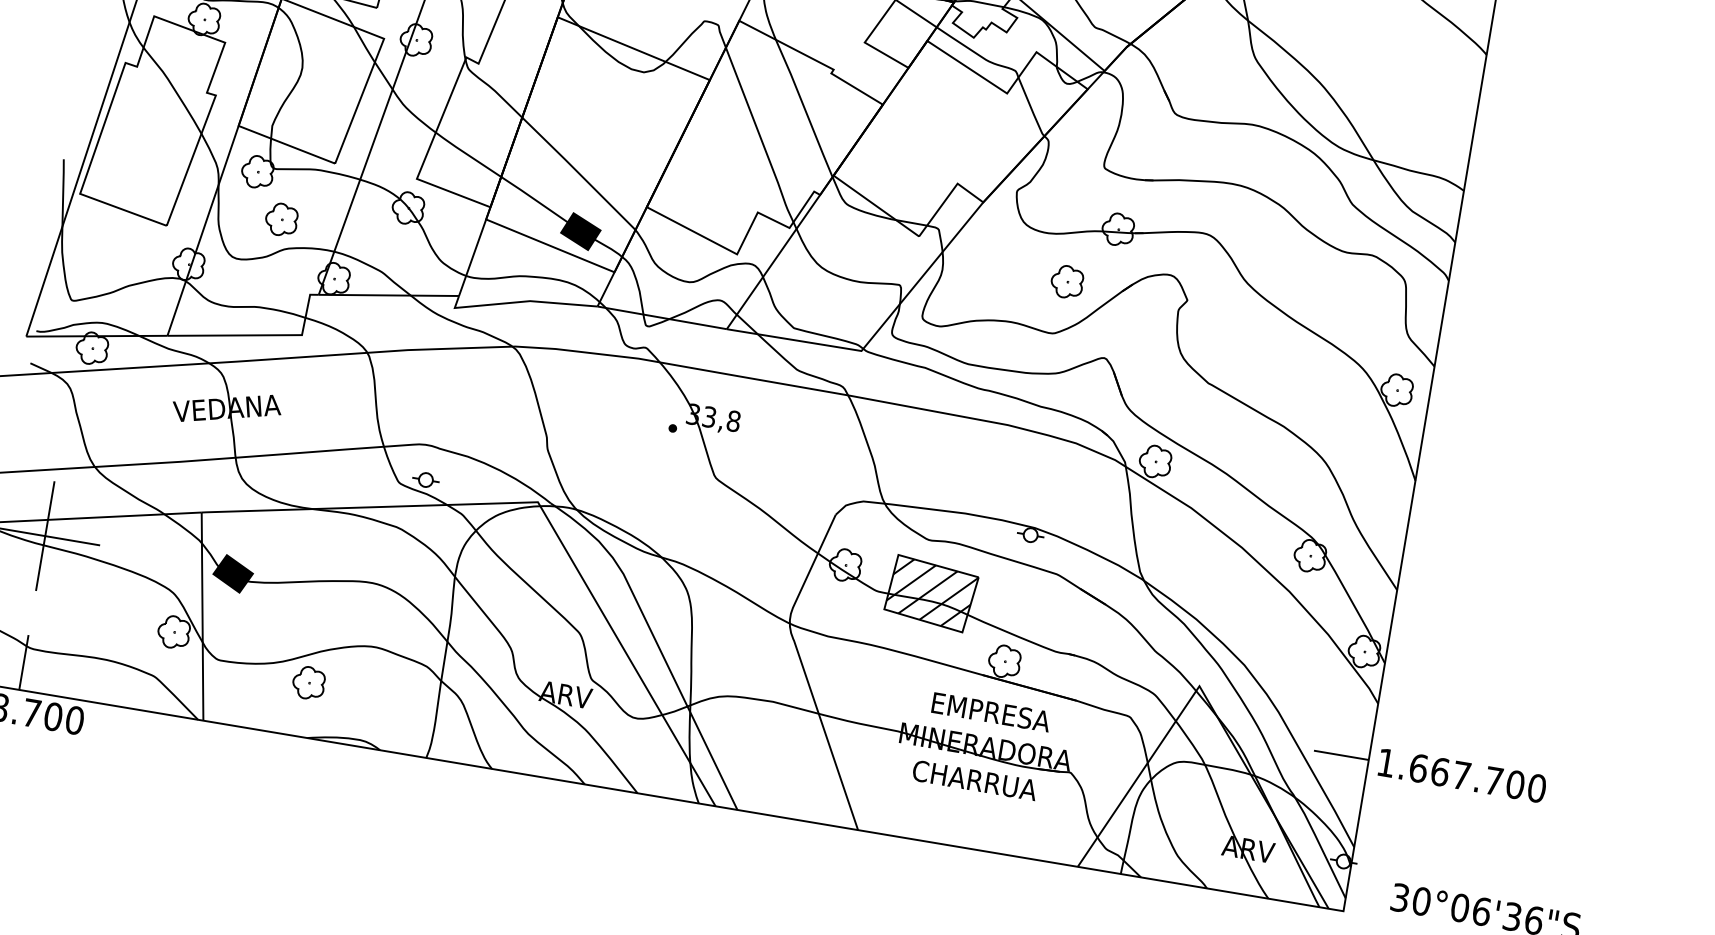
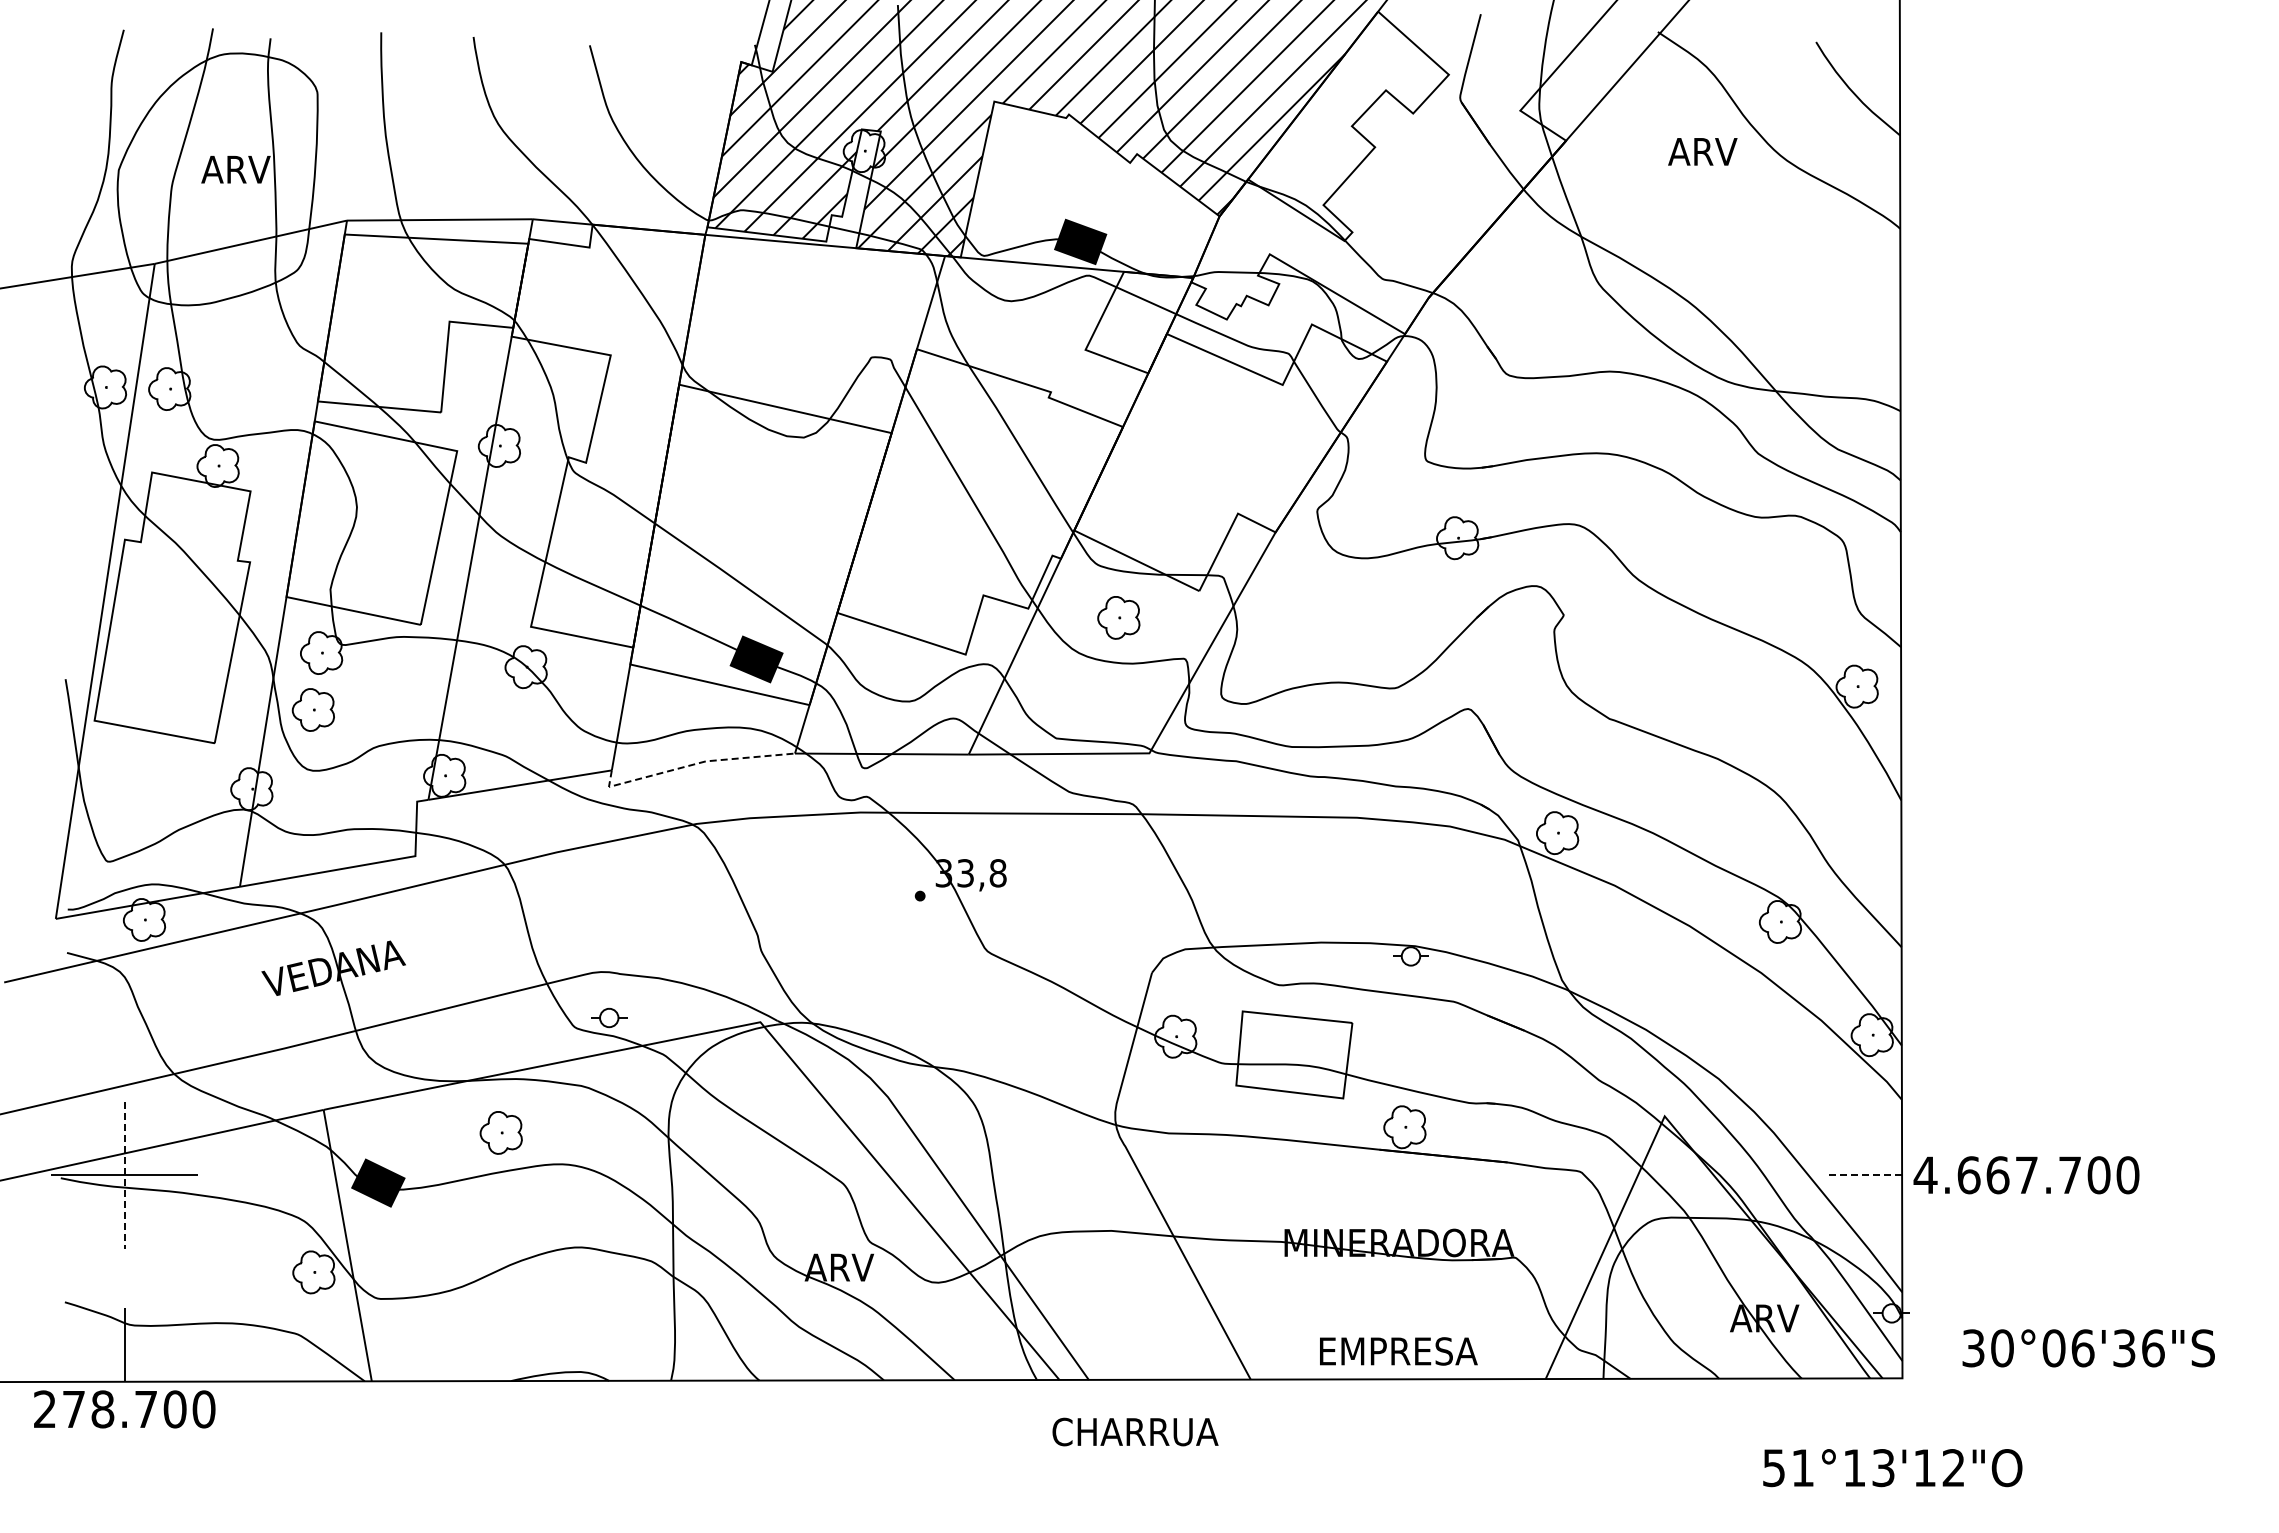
part: (281, 219) -> (312, 709), moved
part: (1067, 281) -> (1118, 617), moved
line: (519, 301) -> (692, 764), solid -> dashed
line: (45, 536) -> (124, 1175), solid -> dashed
hatch: (931, 594) -> (1294, 1055), removed
part: (308, 682) -> (500, 1132), moved
text: (991, 712) -> (1398, 1351), moved
line: (1341, 755) -> (1865, 1175), solid -> dashed
text: (1386, 762) -> (1925, 1174), 1.667.700 -> 4.667.700
text: (975, 780) -> (1135, 1431), moved

